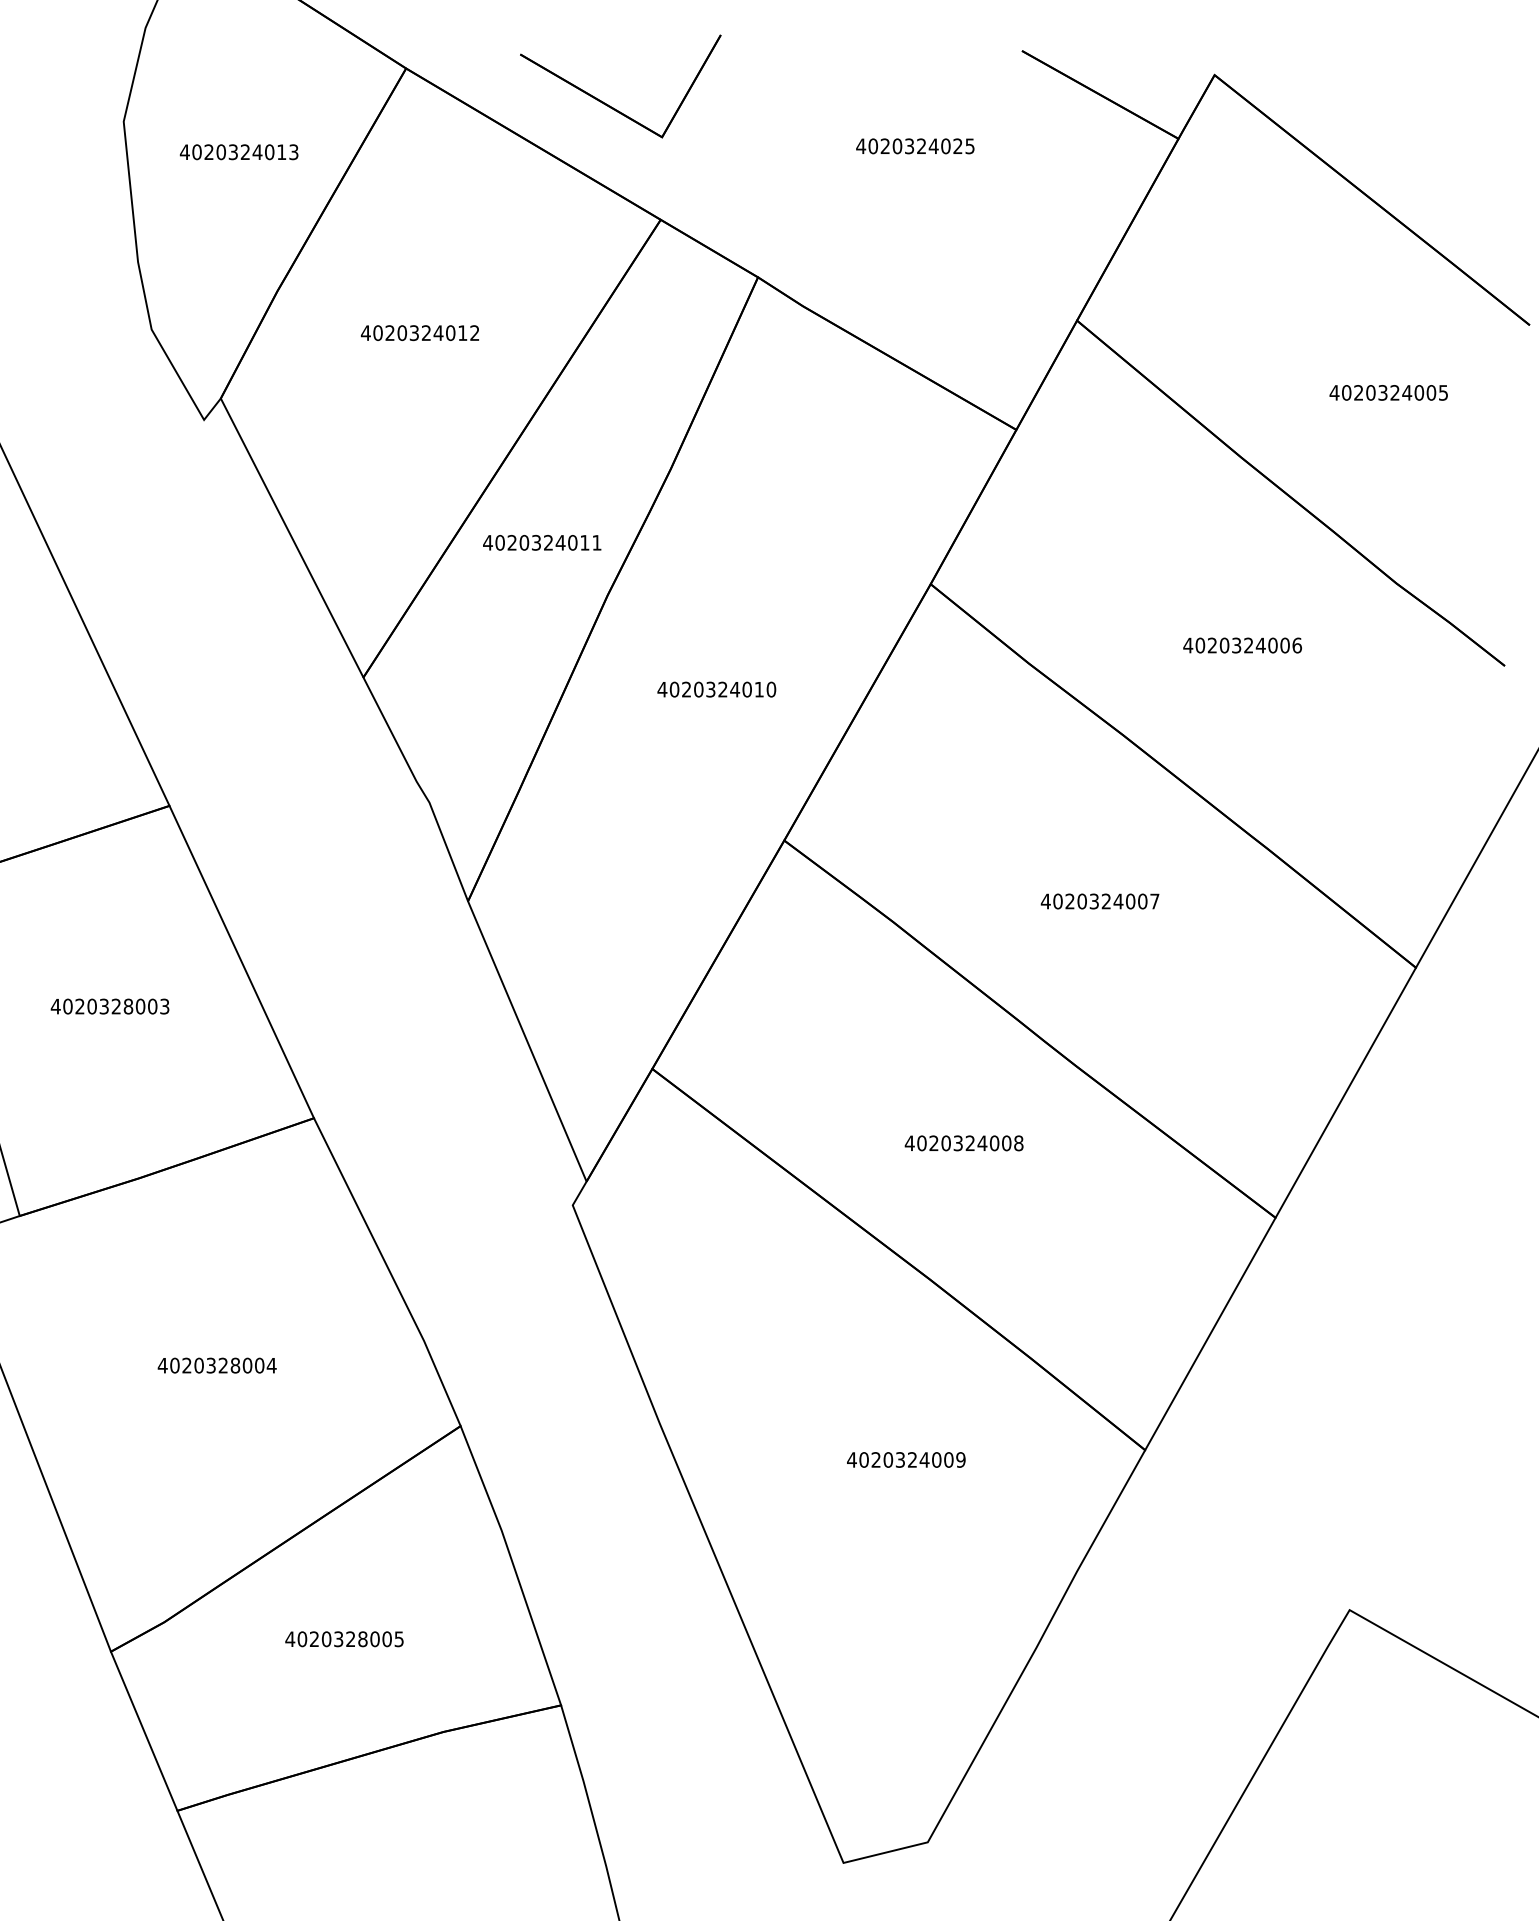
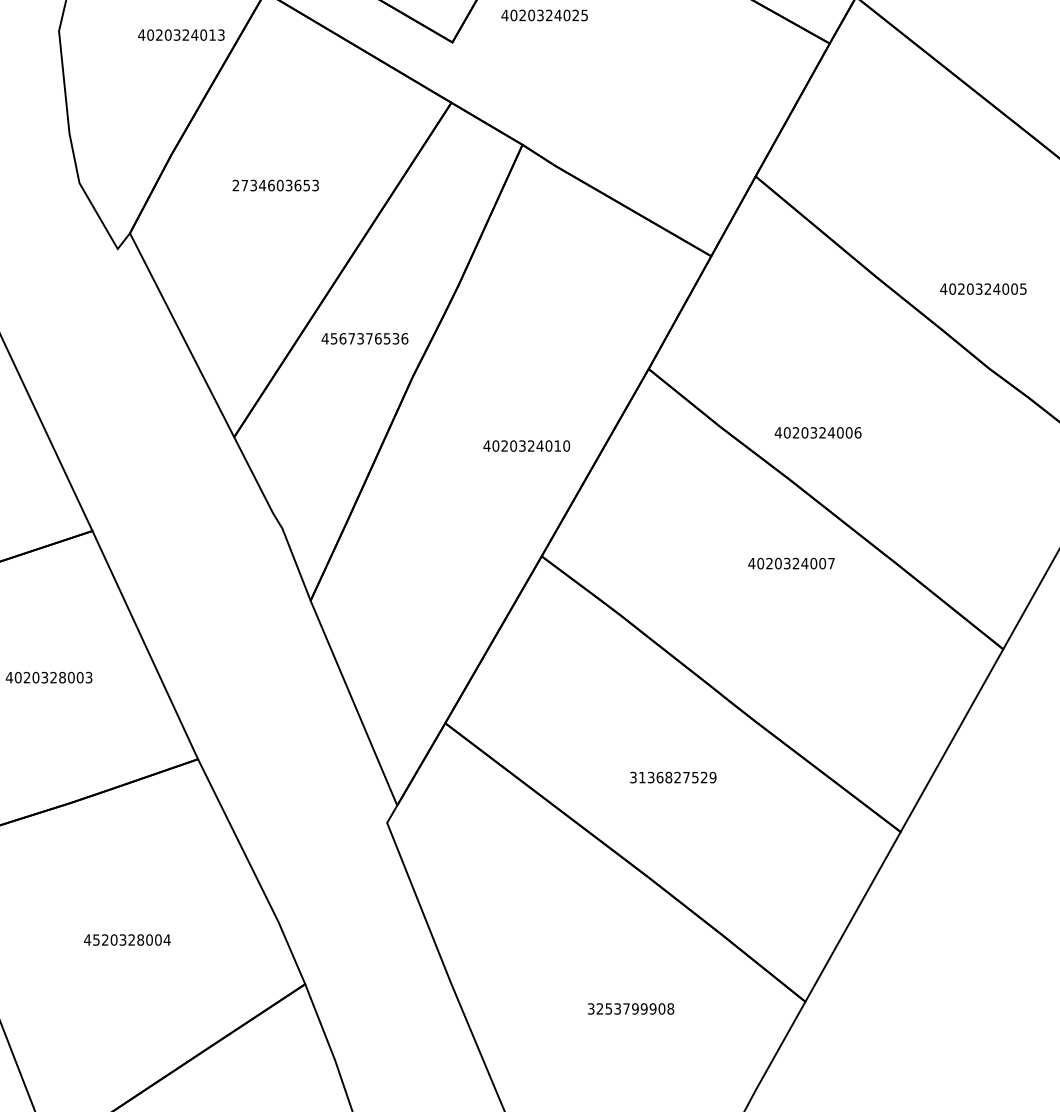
text: (915, 146) -> (544, 15), moved
text: (238, 152) -> (180, 35), moved
text: (419, 333) -> (275, 185), 4020324012 -> 2734603653
text: (1388, 392) -> (983, 288), moved
text: (548, 542) -> (369, 338), 4020324011 -> 4567376536
text: (1242, 645) -> (818, 432), moved
text: (716, 689) -> (526, 445), moved
text: (1099, 901) -> (791, 563), moved
text: (963, 1143) -> (672, 777), 4020324008 -> 3136827529
text: (174, 1365) -> (96, 939), 4020328004 -> 4520328004
text: (906, 1459) -> (631, 1008), 4020324009 -> 3253799908

